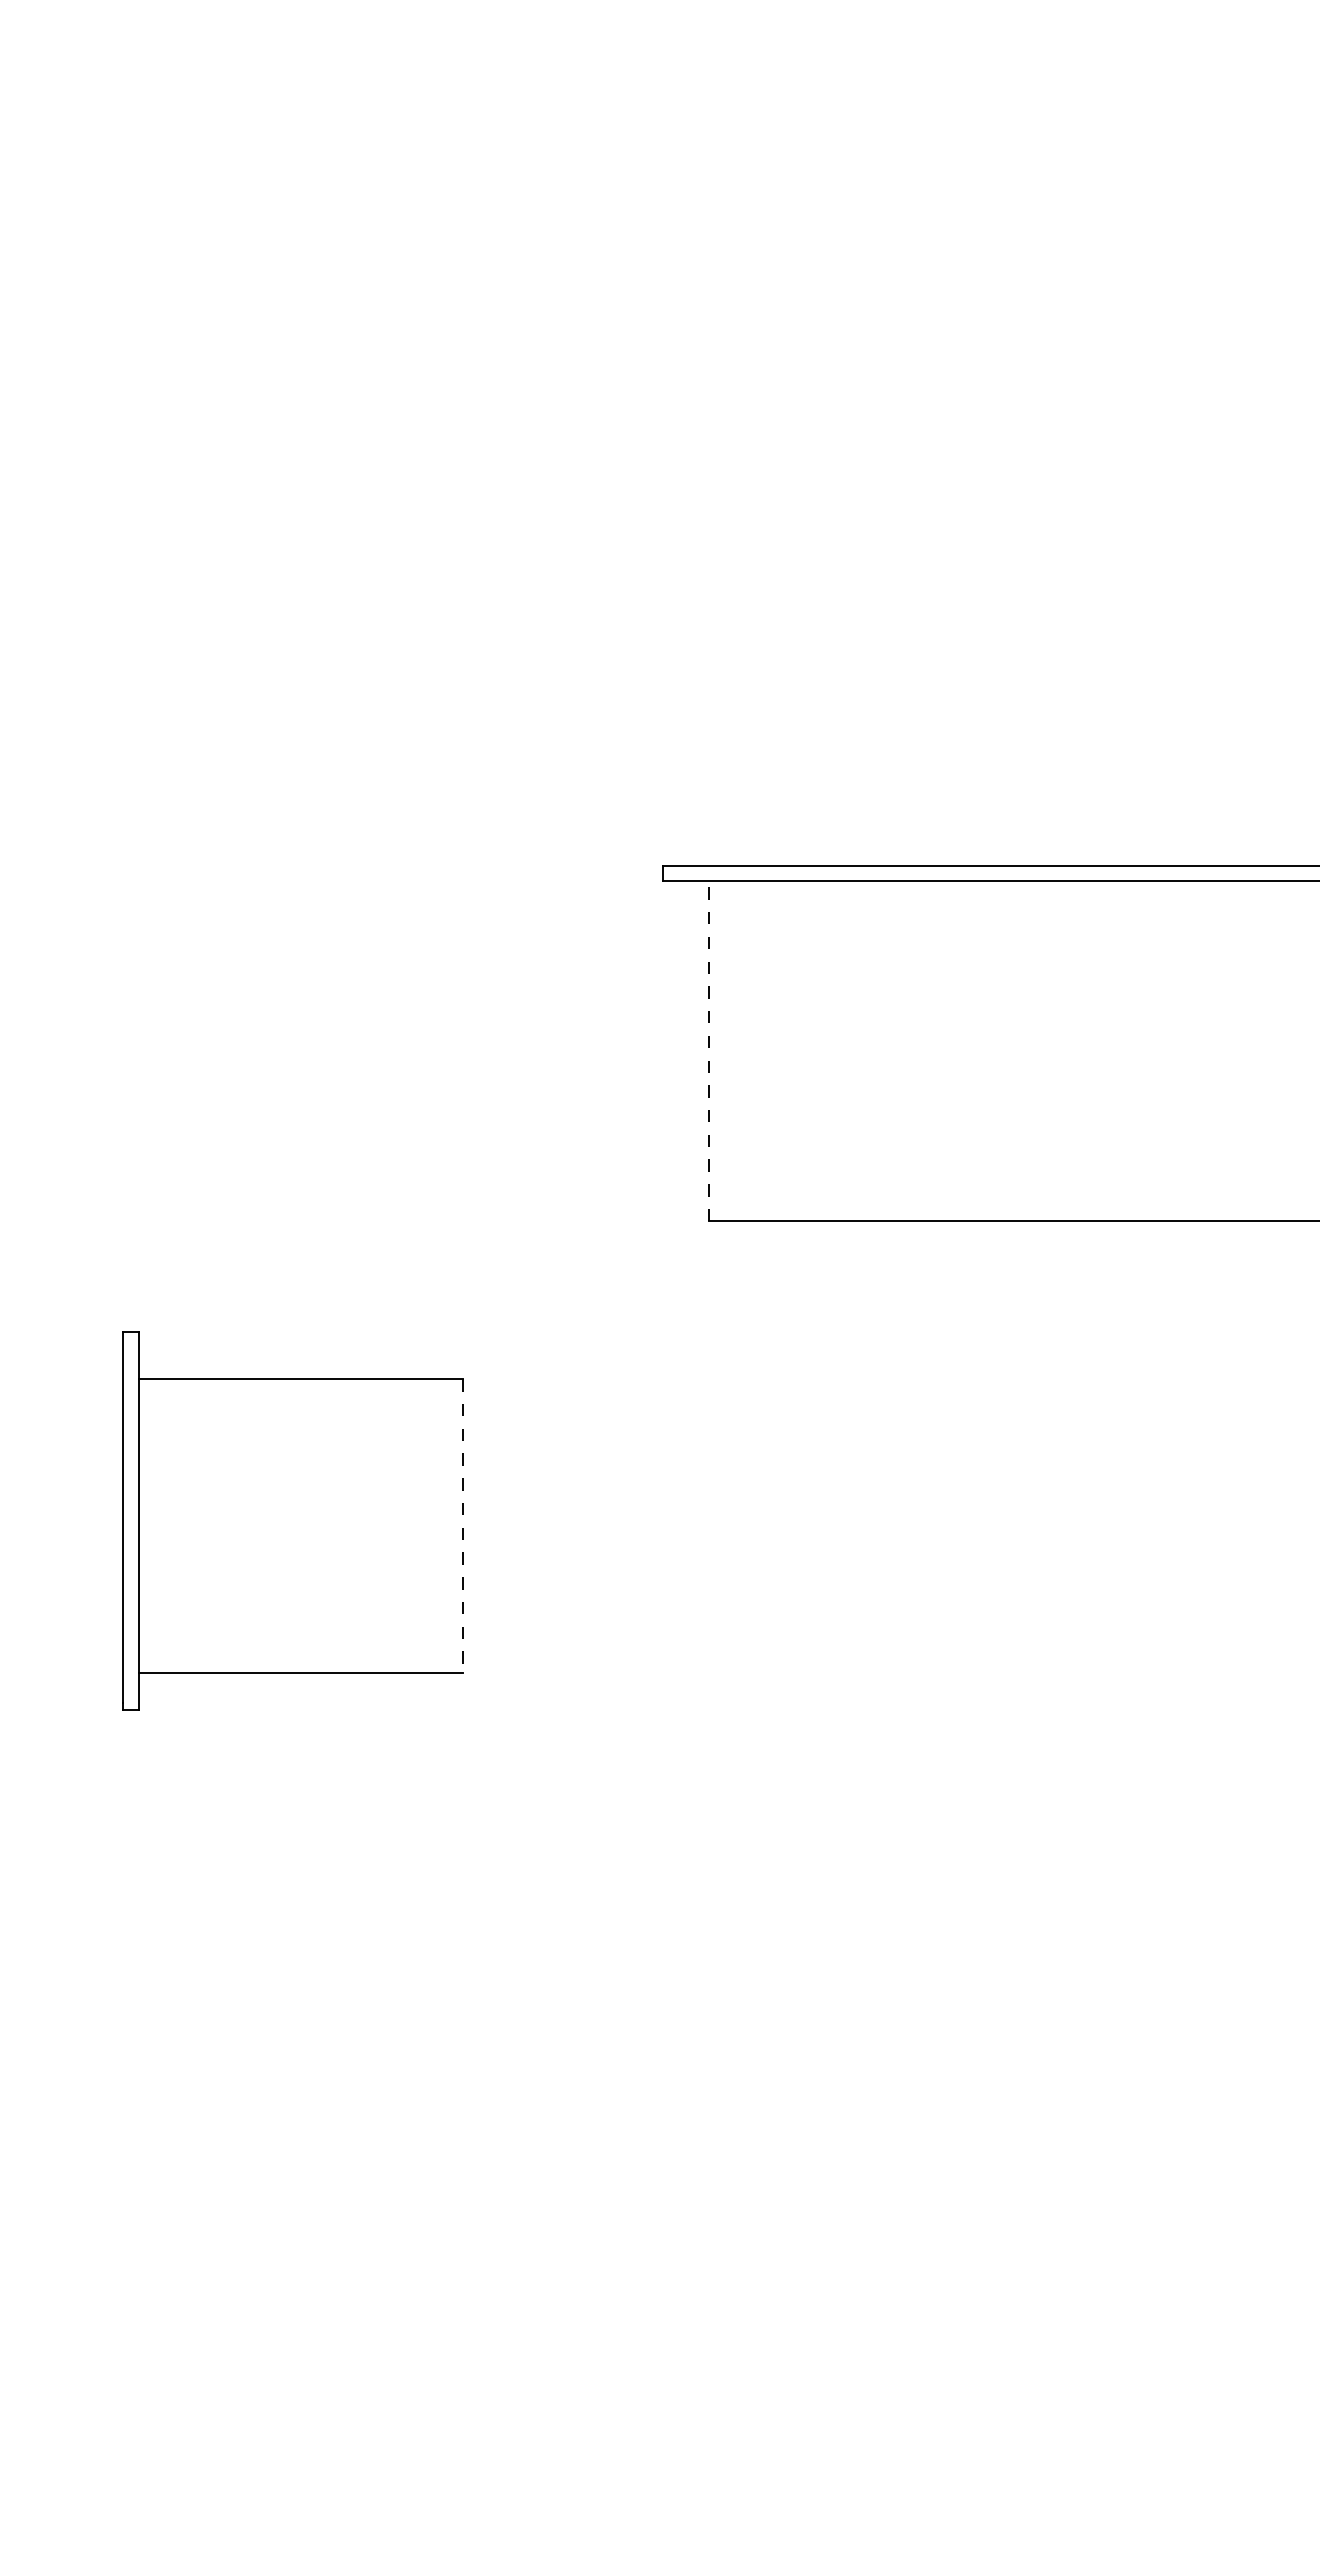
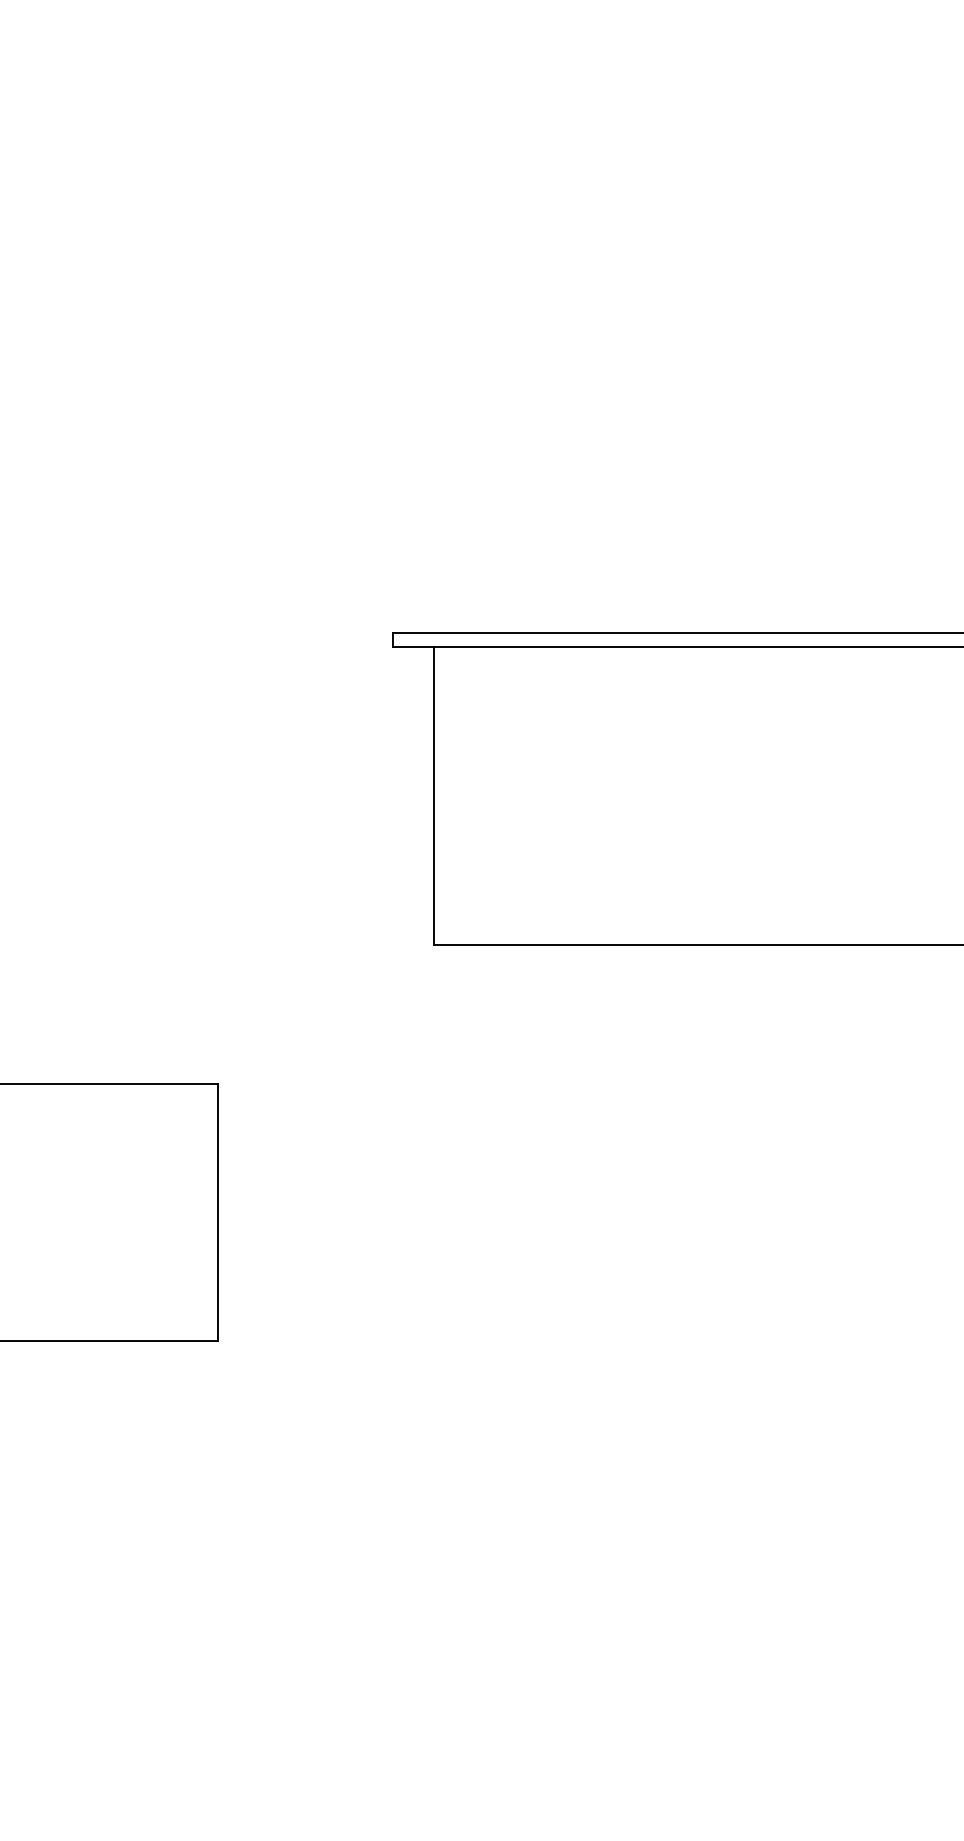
line: (709, 1050) -> (433, 795), dashed -> solid
line: (463, 1525) -> (218, 1211), dashed -> solid

